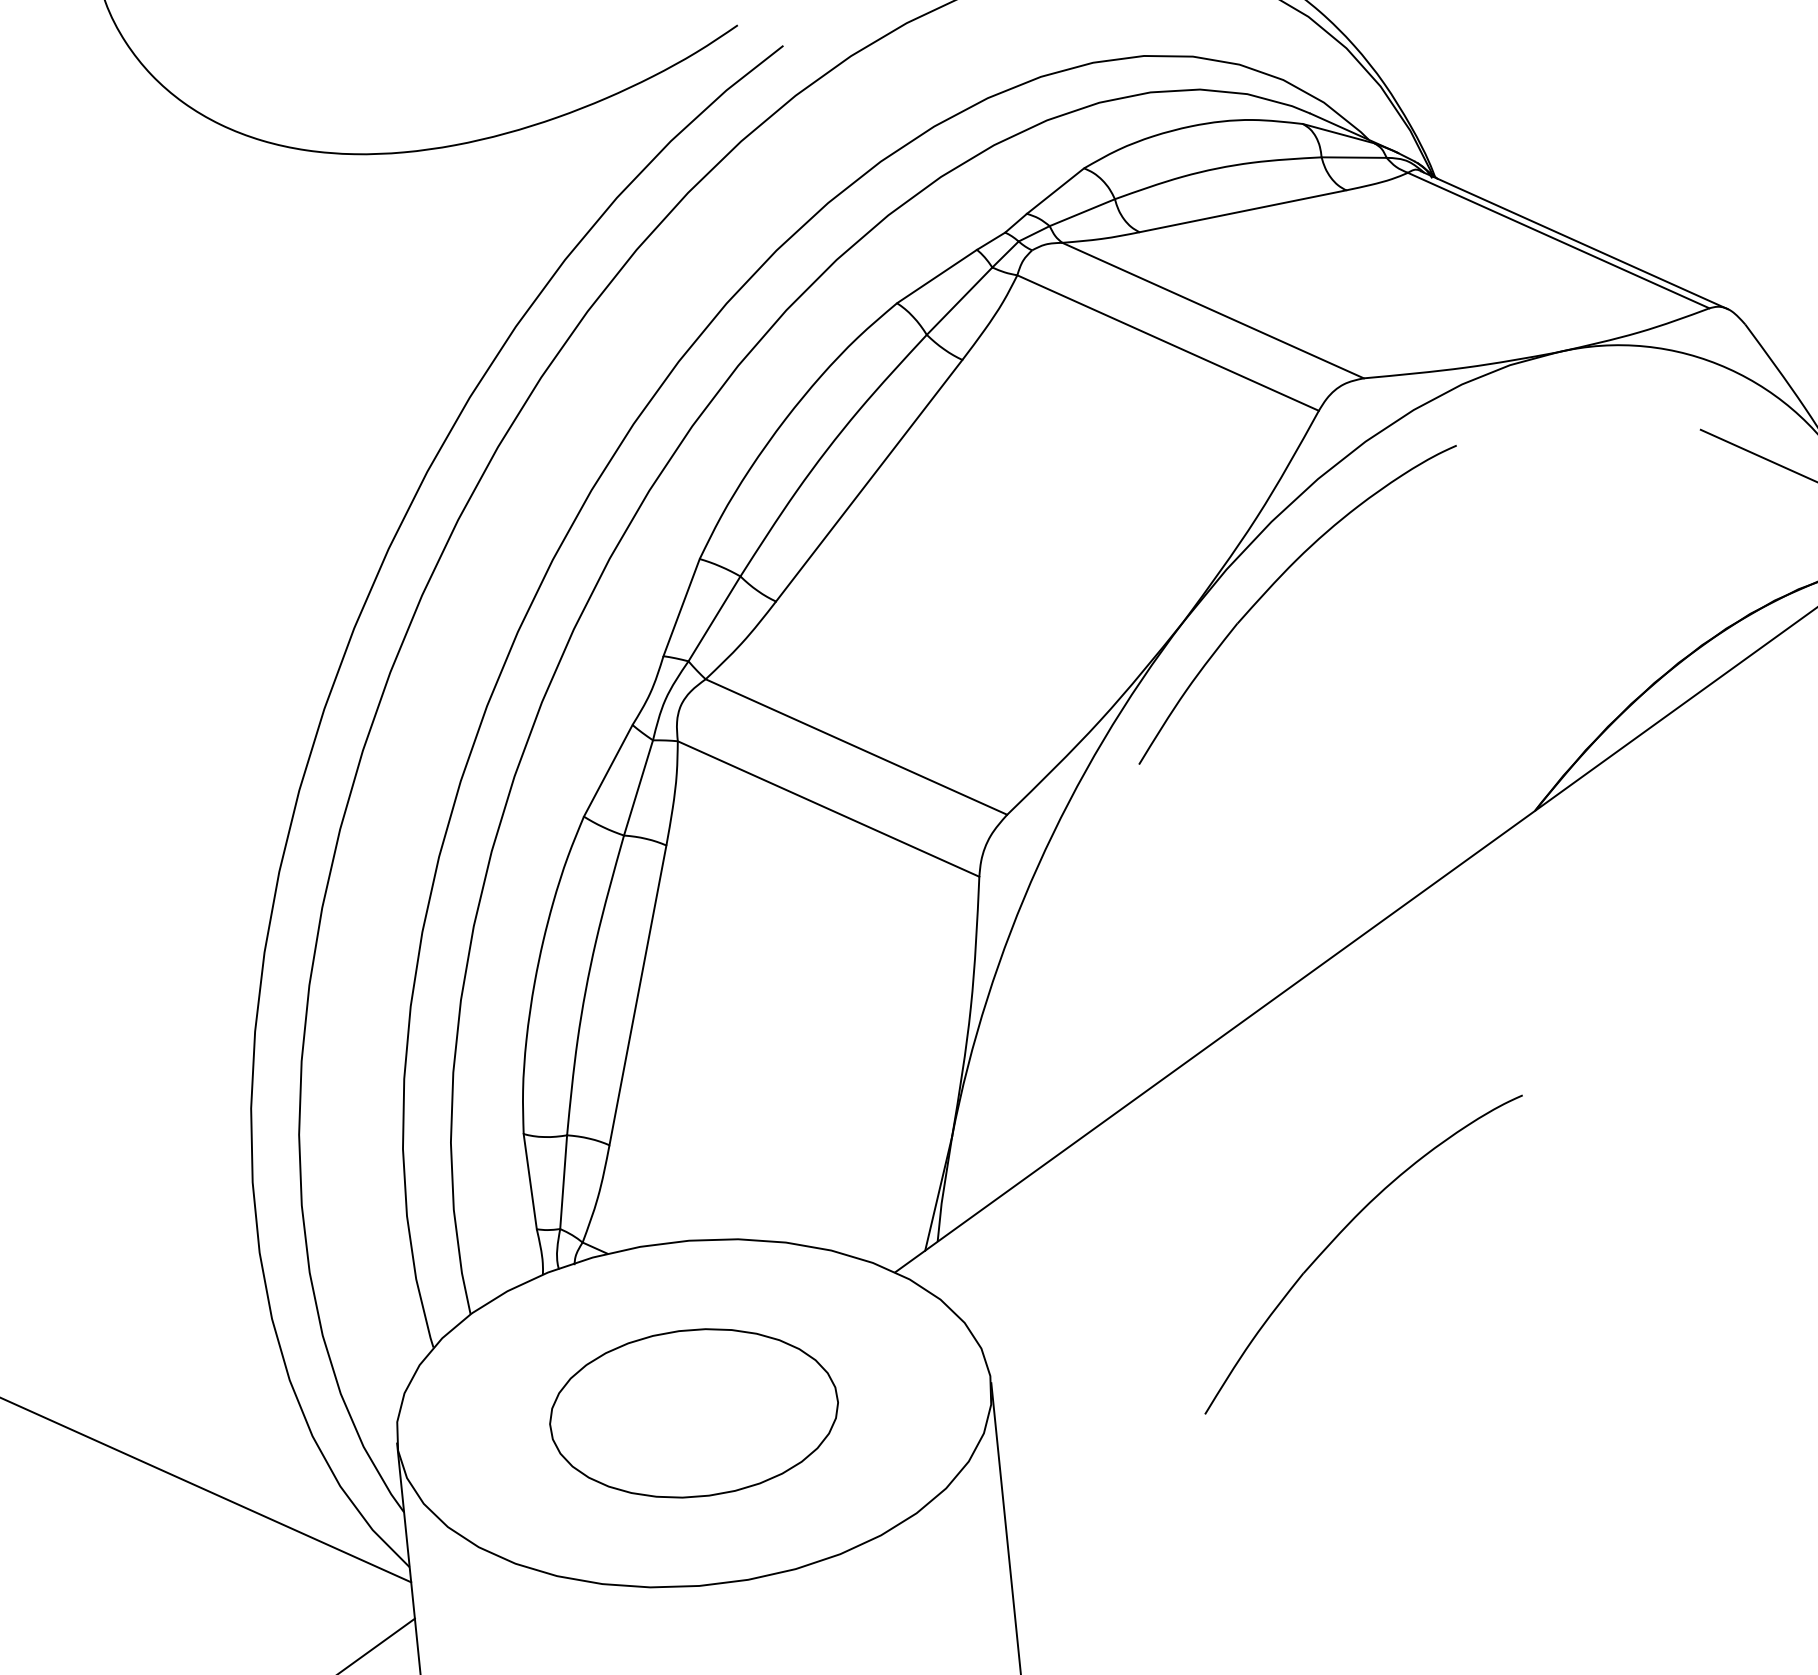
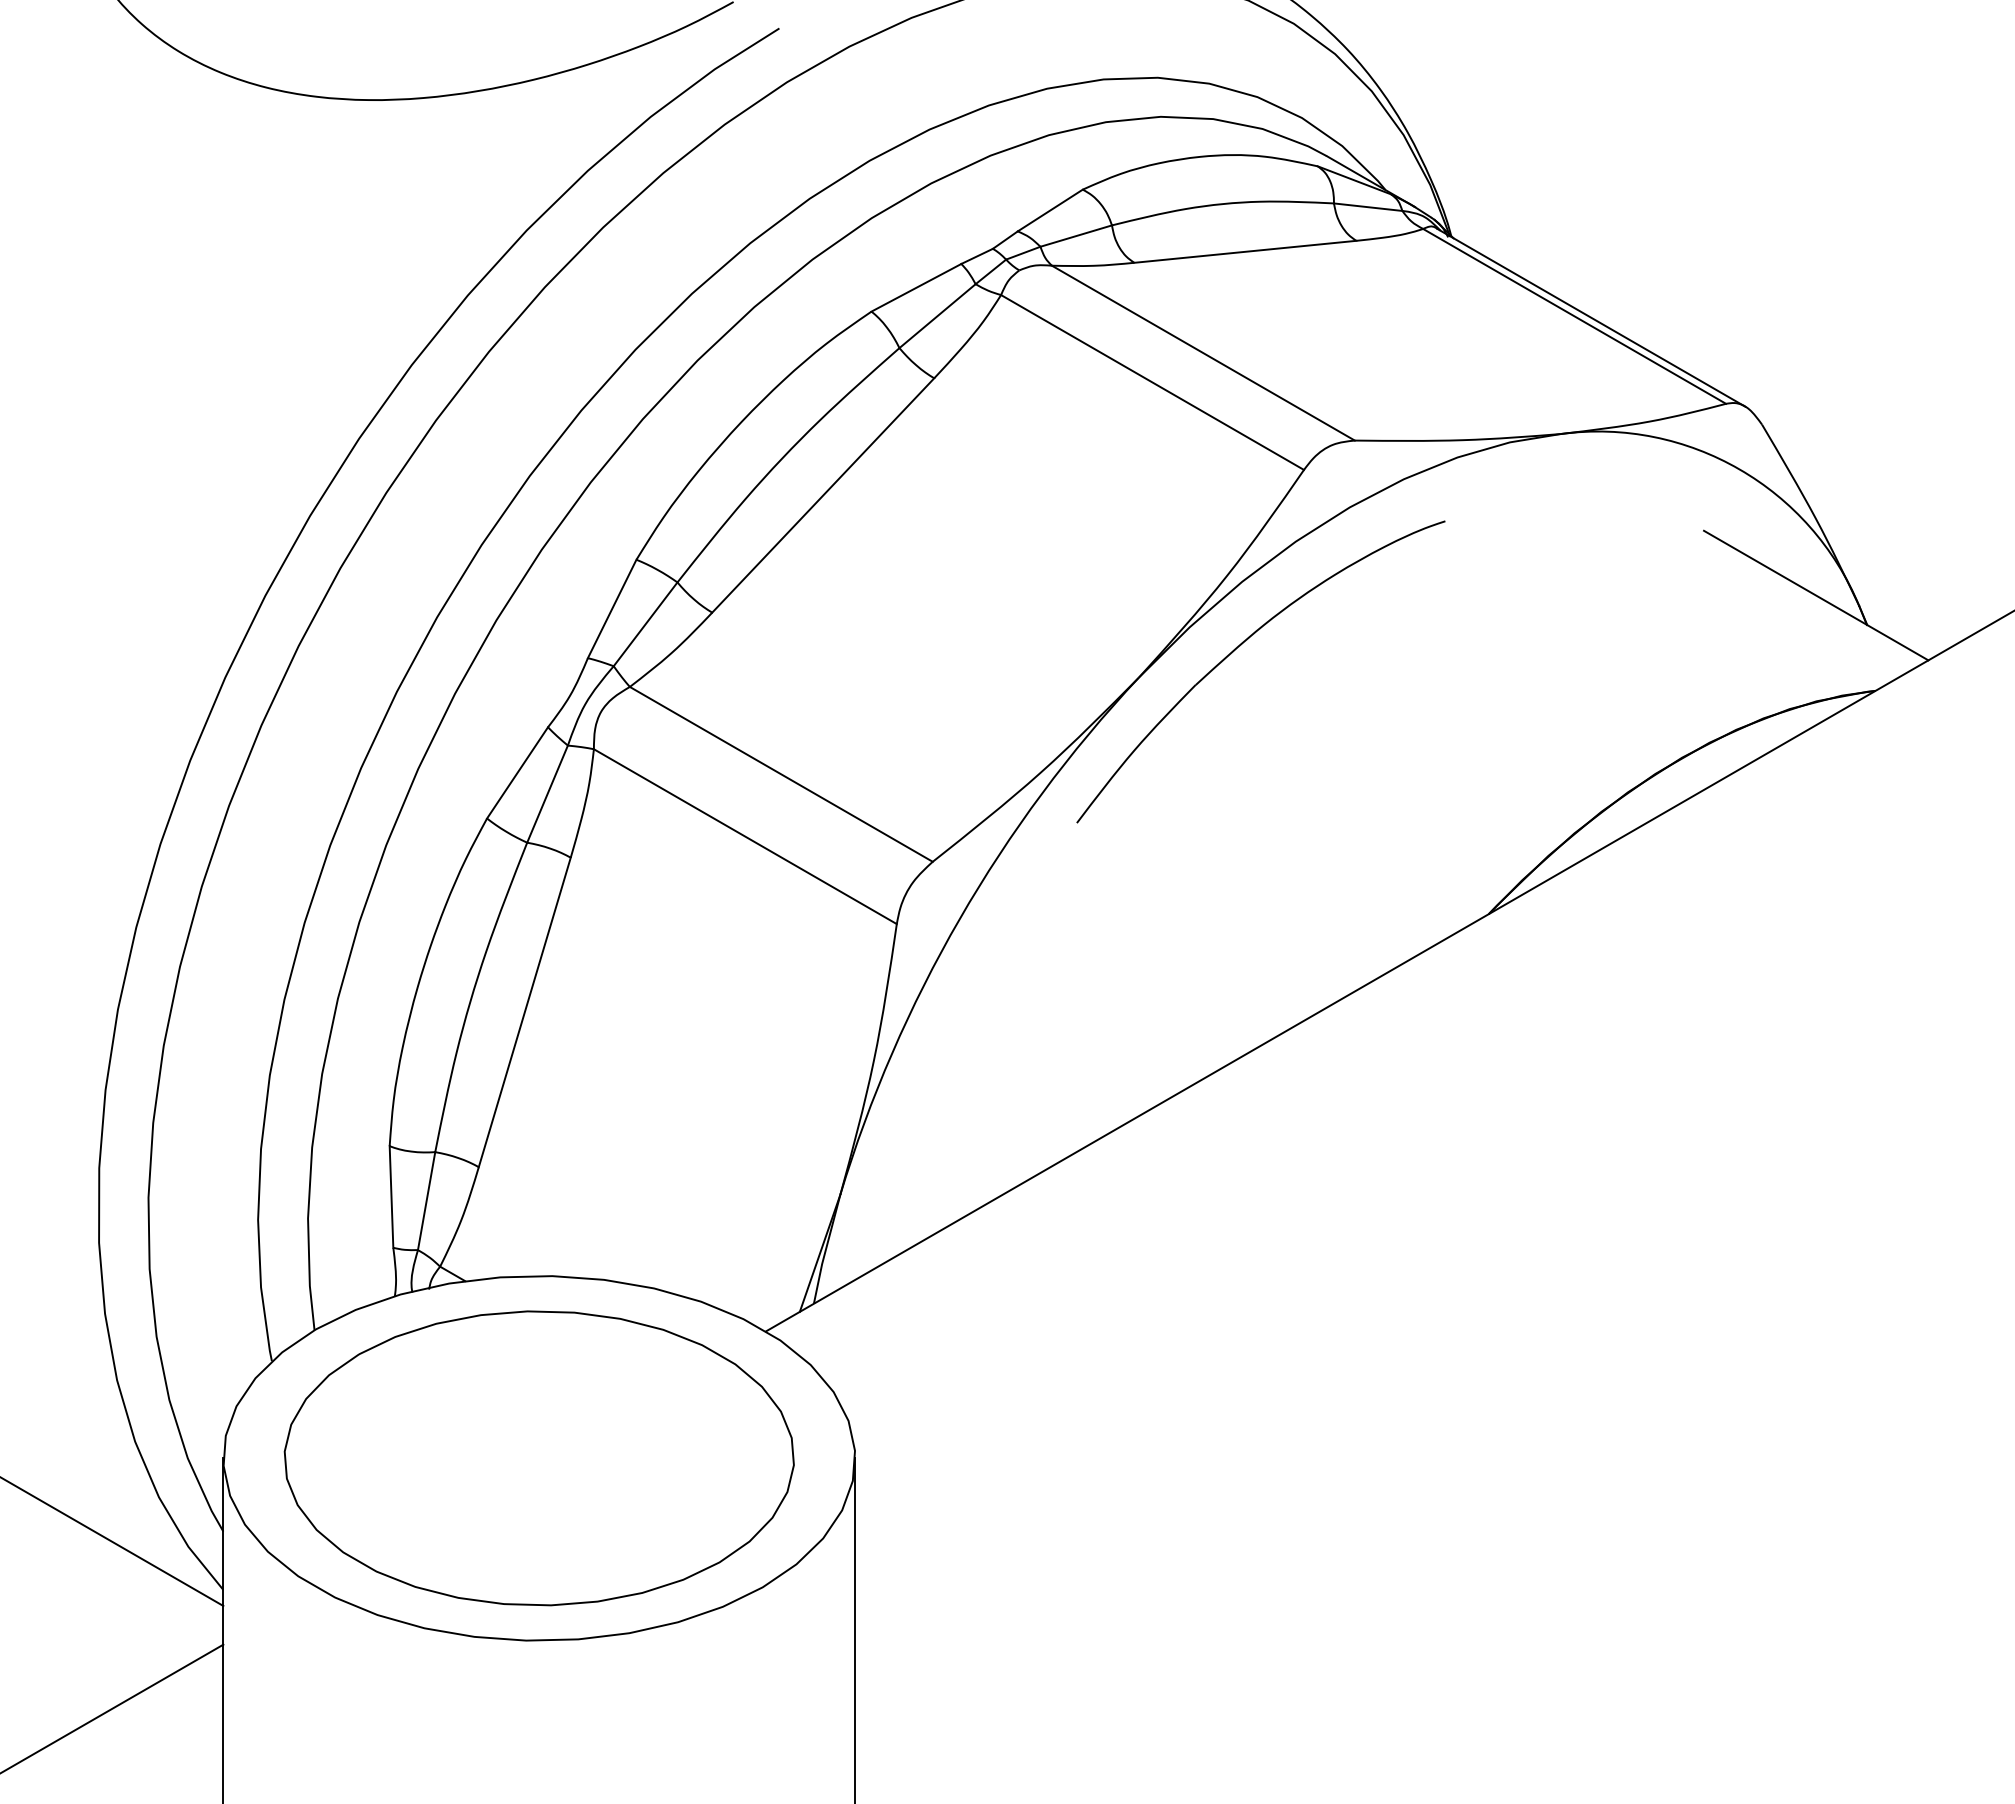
part: (1342, 1232) -> (1240, 1337), removed
part: (693, 1413) -> (538, 1458), size x1.67

